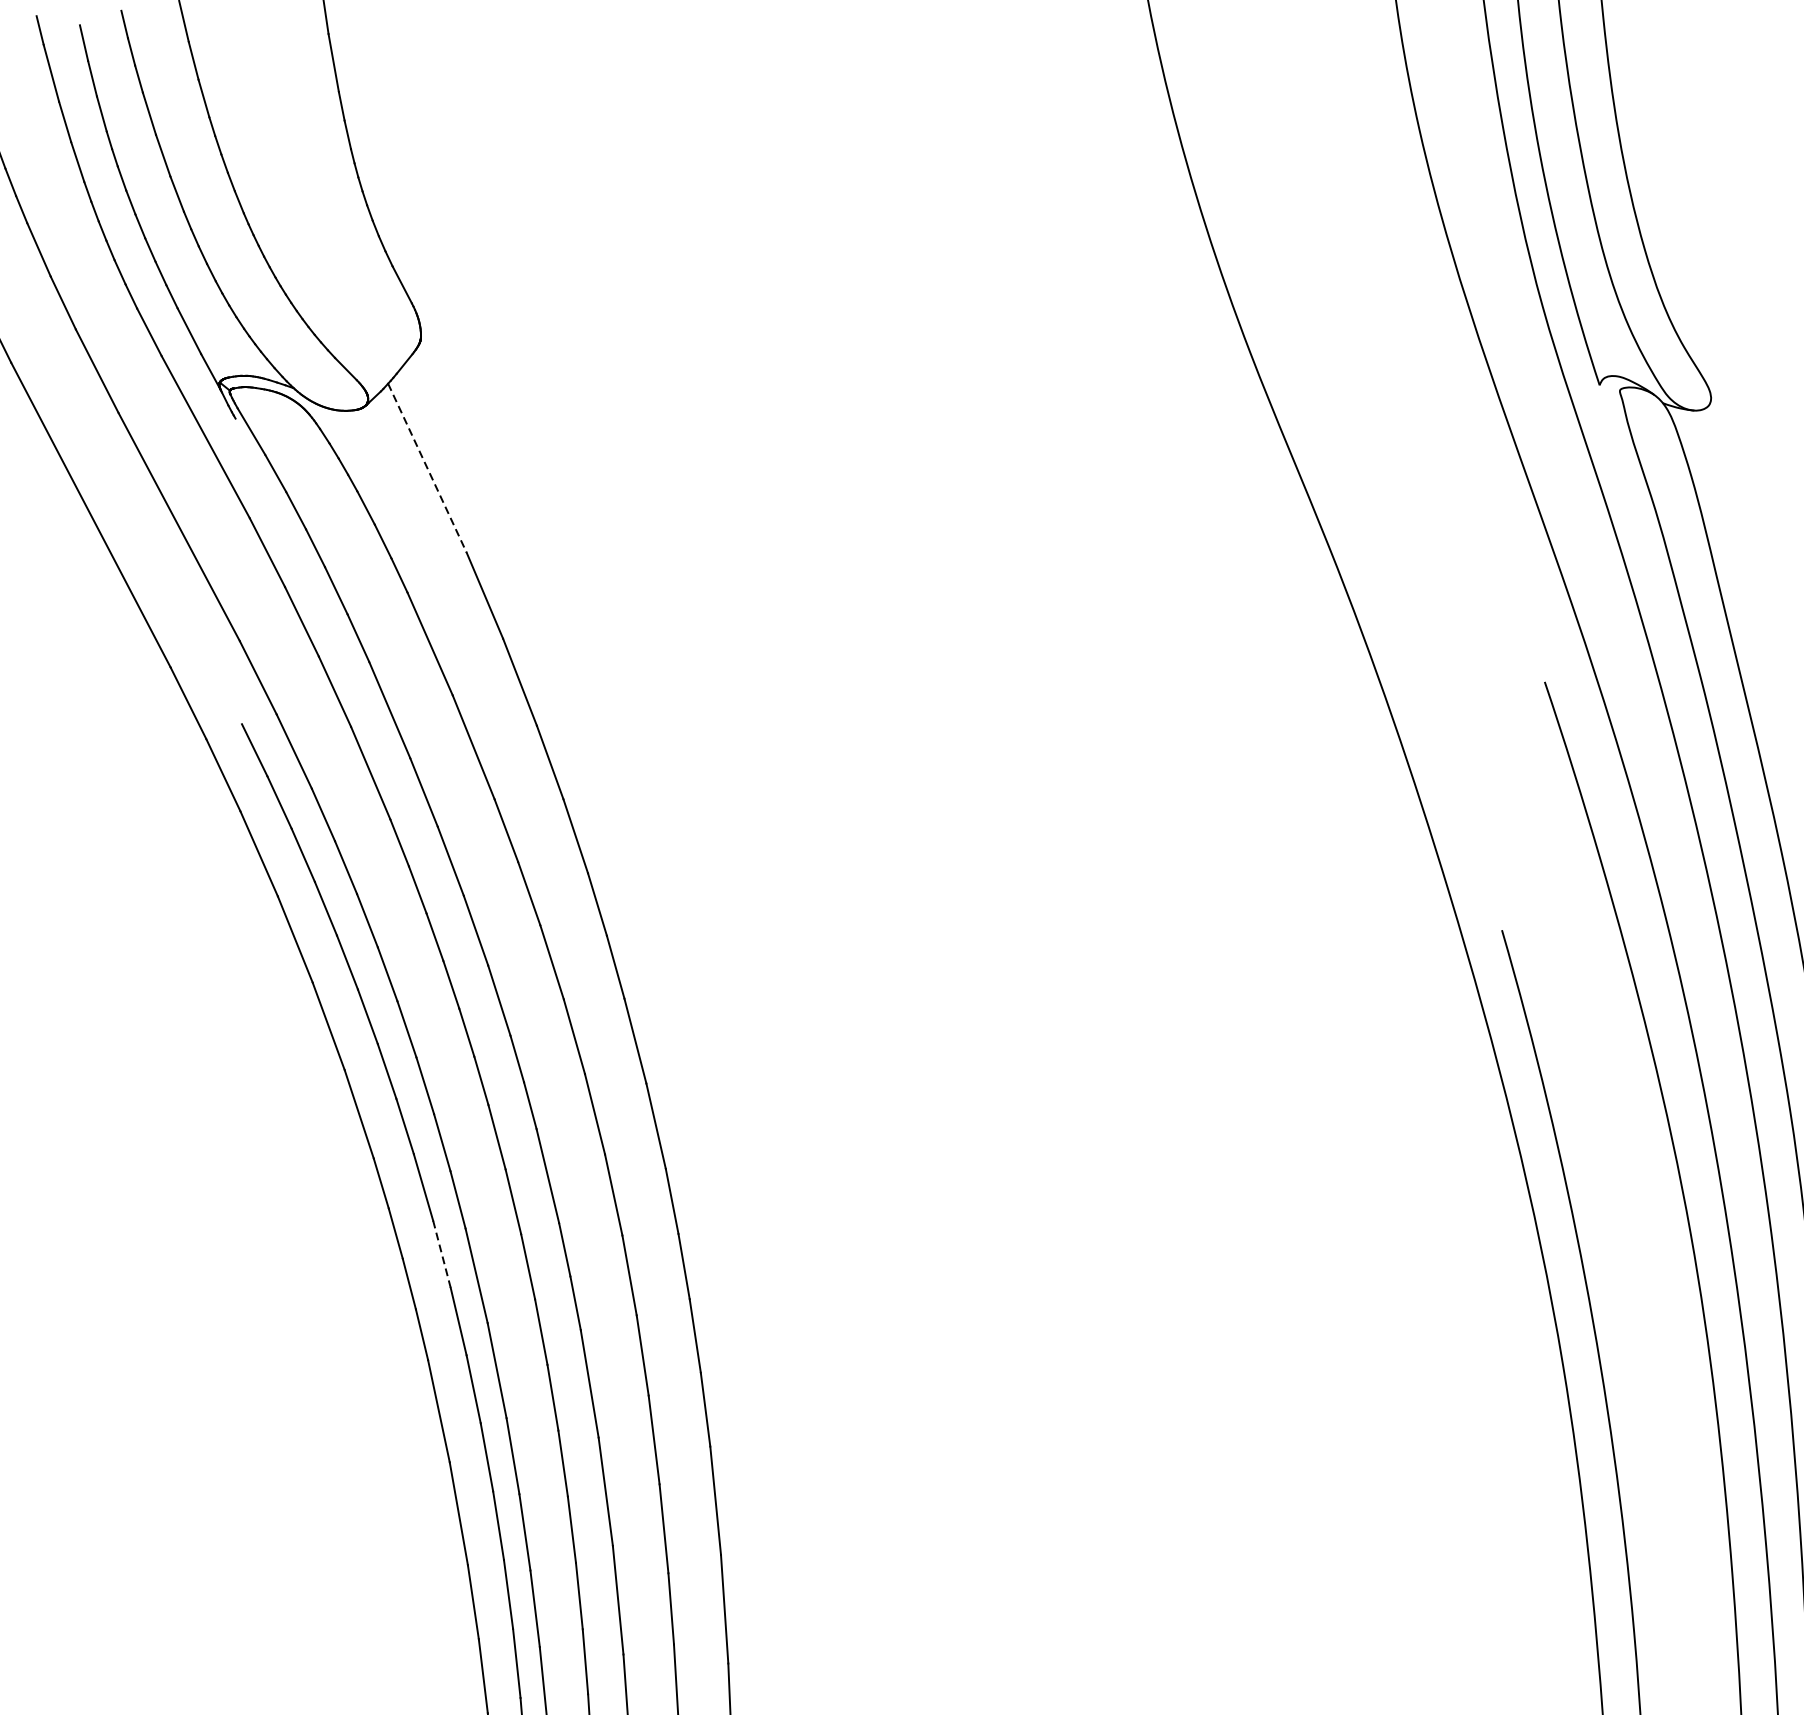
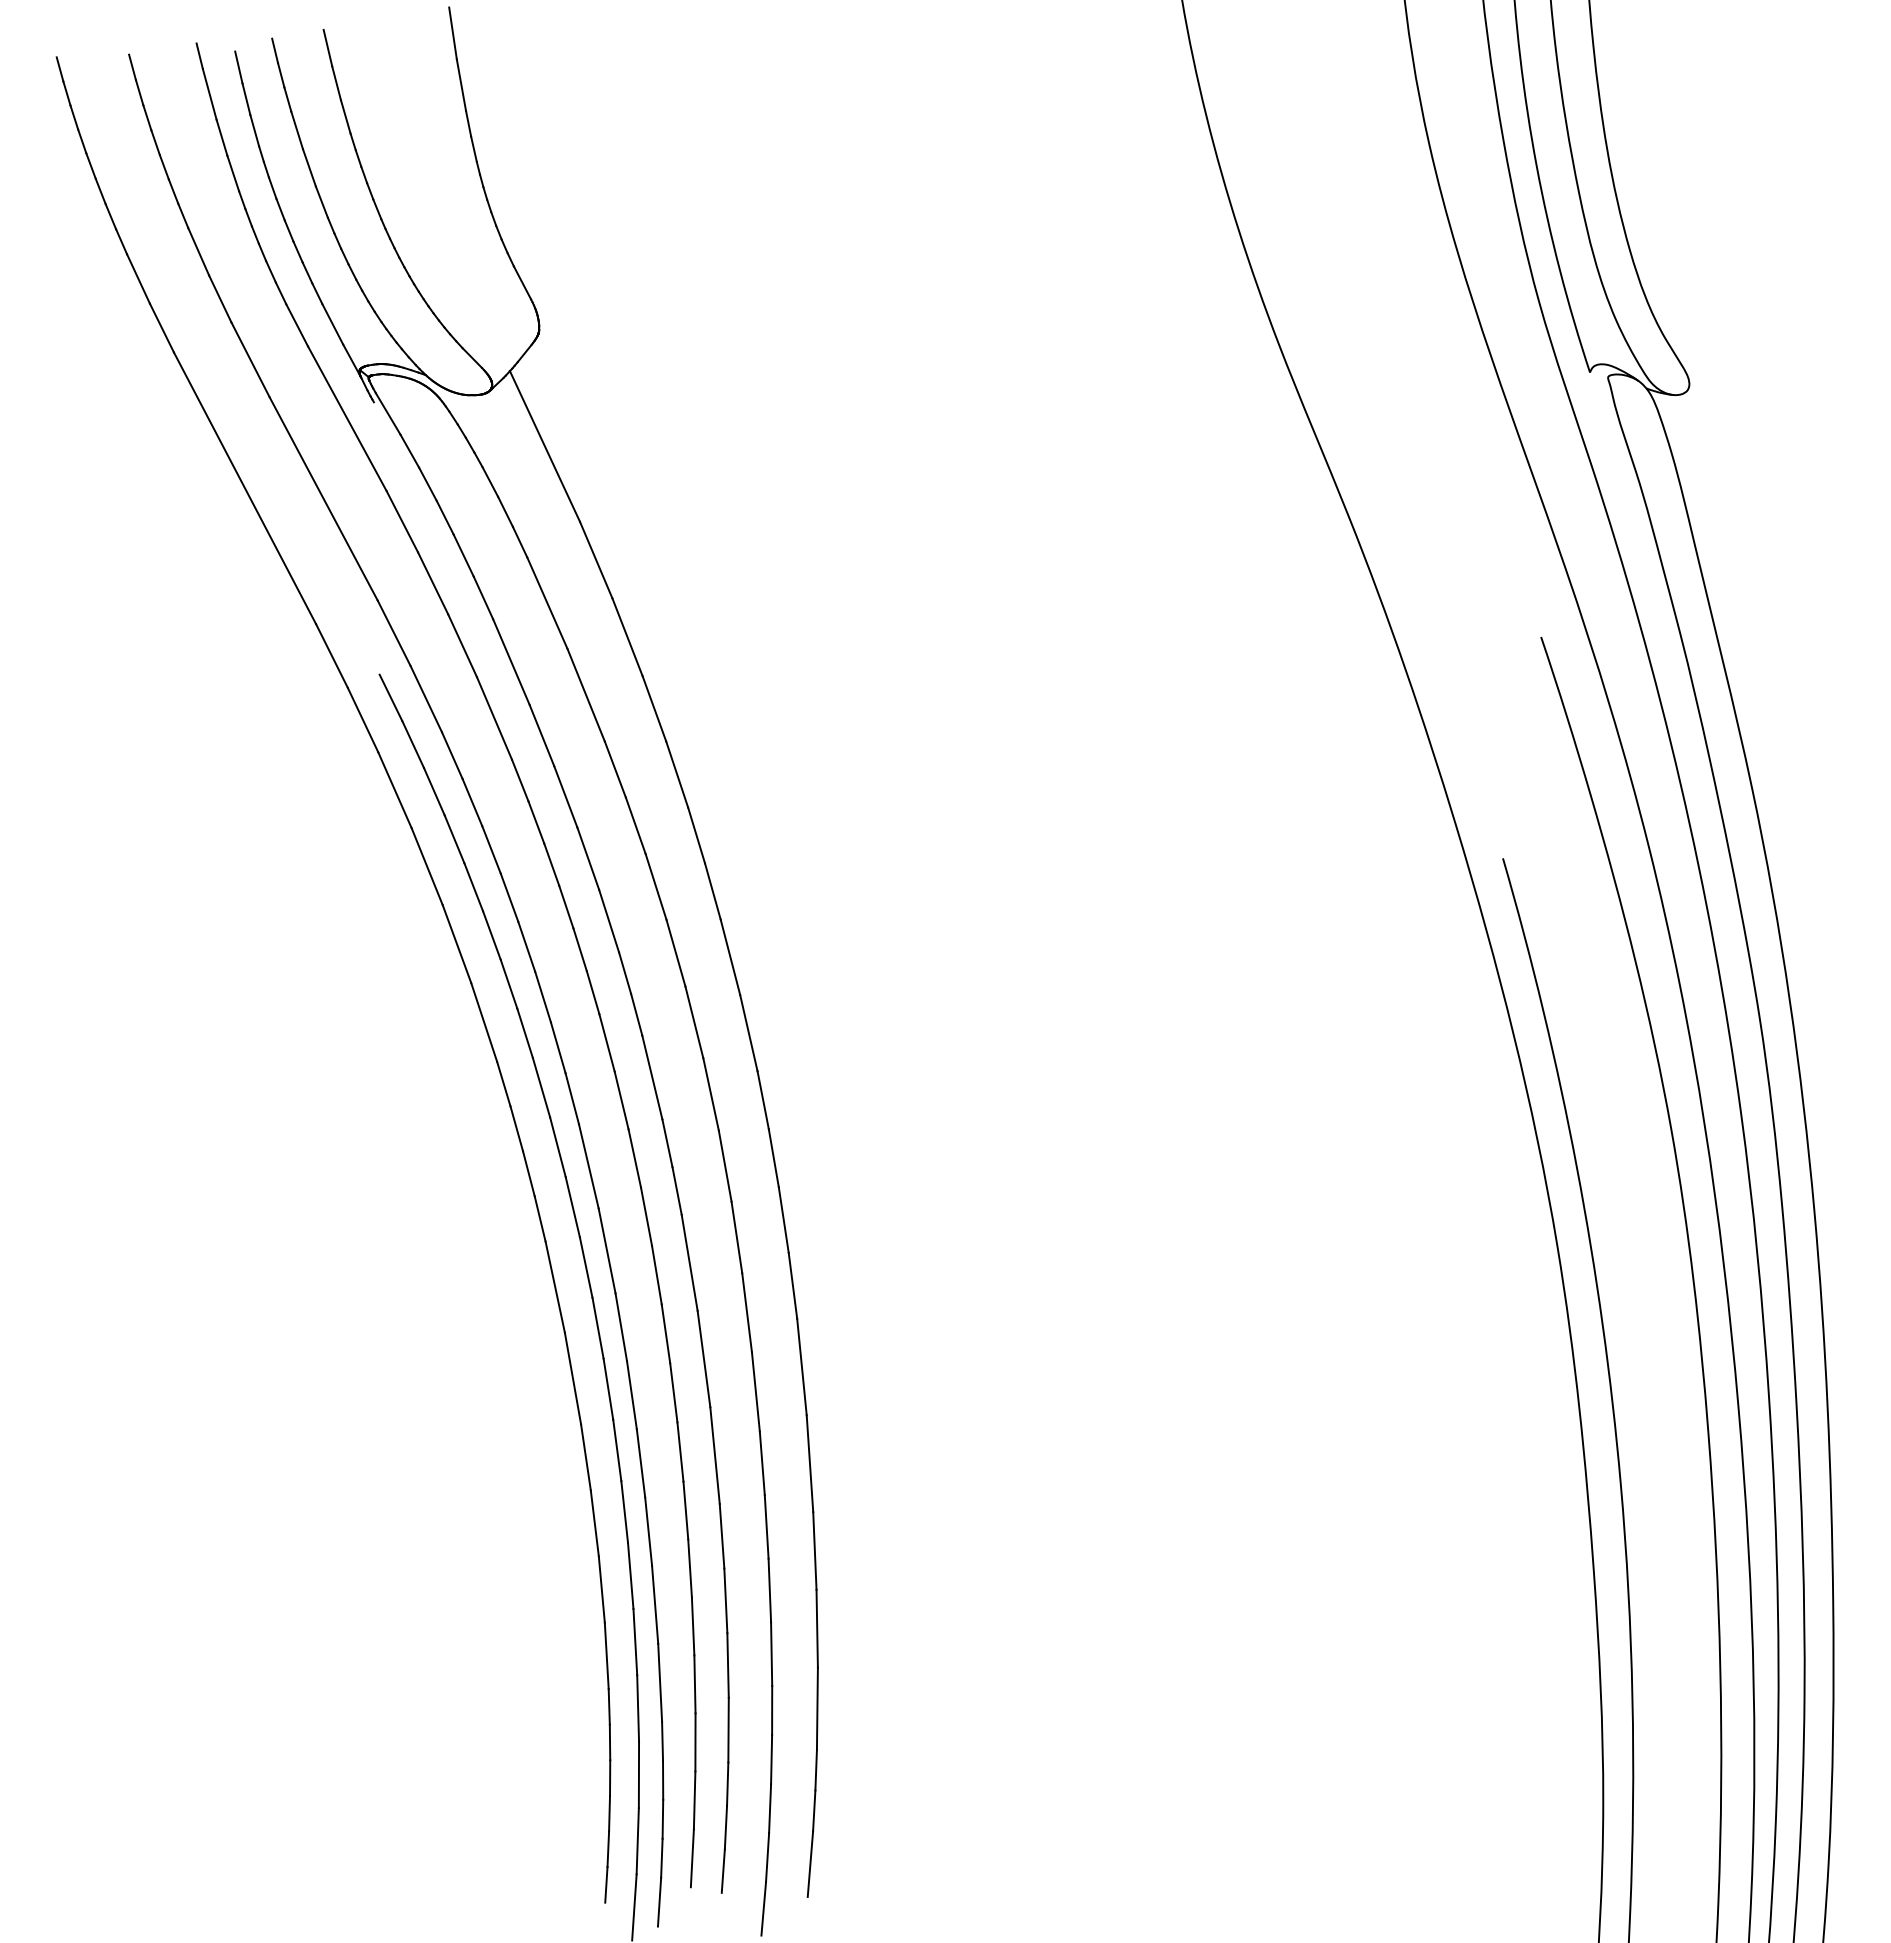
line: (428, 468) -> (545, 446), dashed -> solid
line: (441, 1254) -> (557, 1147), dashed -> solid

